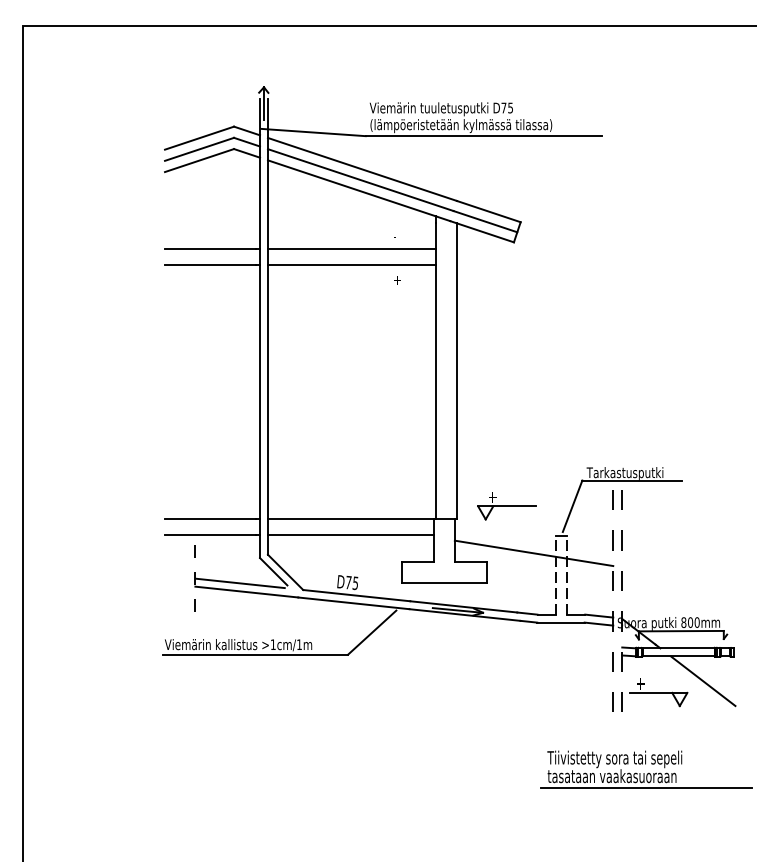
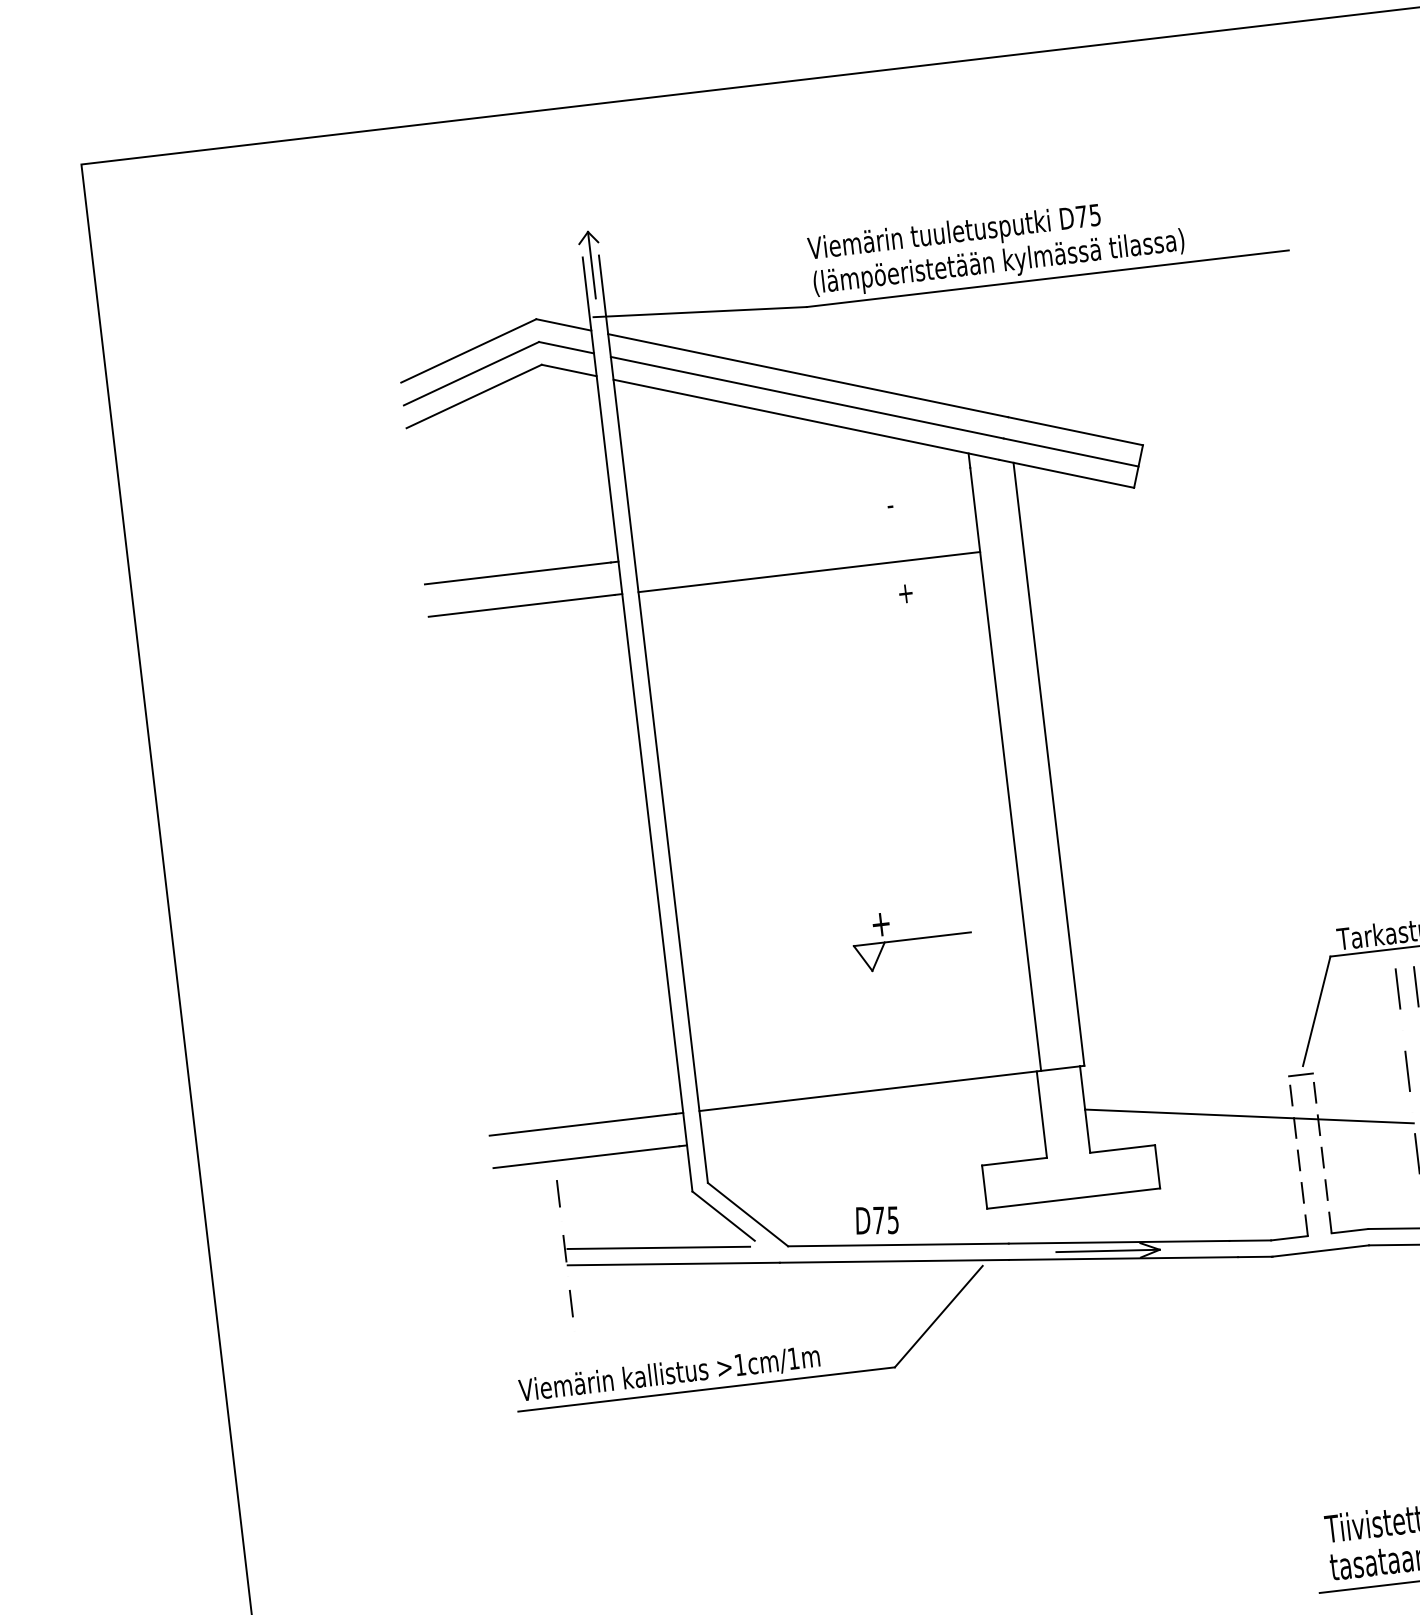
line: (351, 248) -> (804, 539), removed
part: (506, 506) -> (911, 939), moved
line: (350, 535) -> (871, 1123), removed

